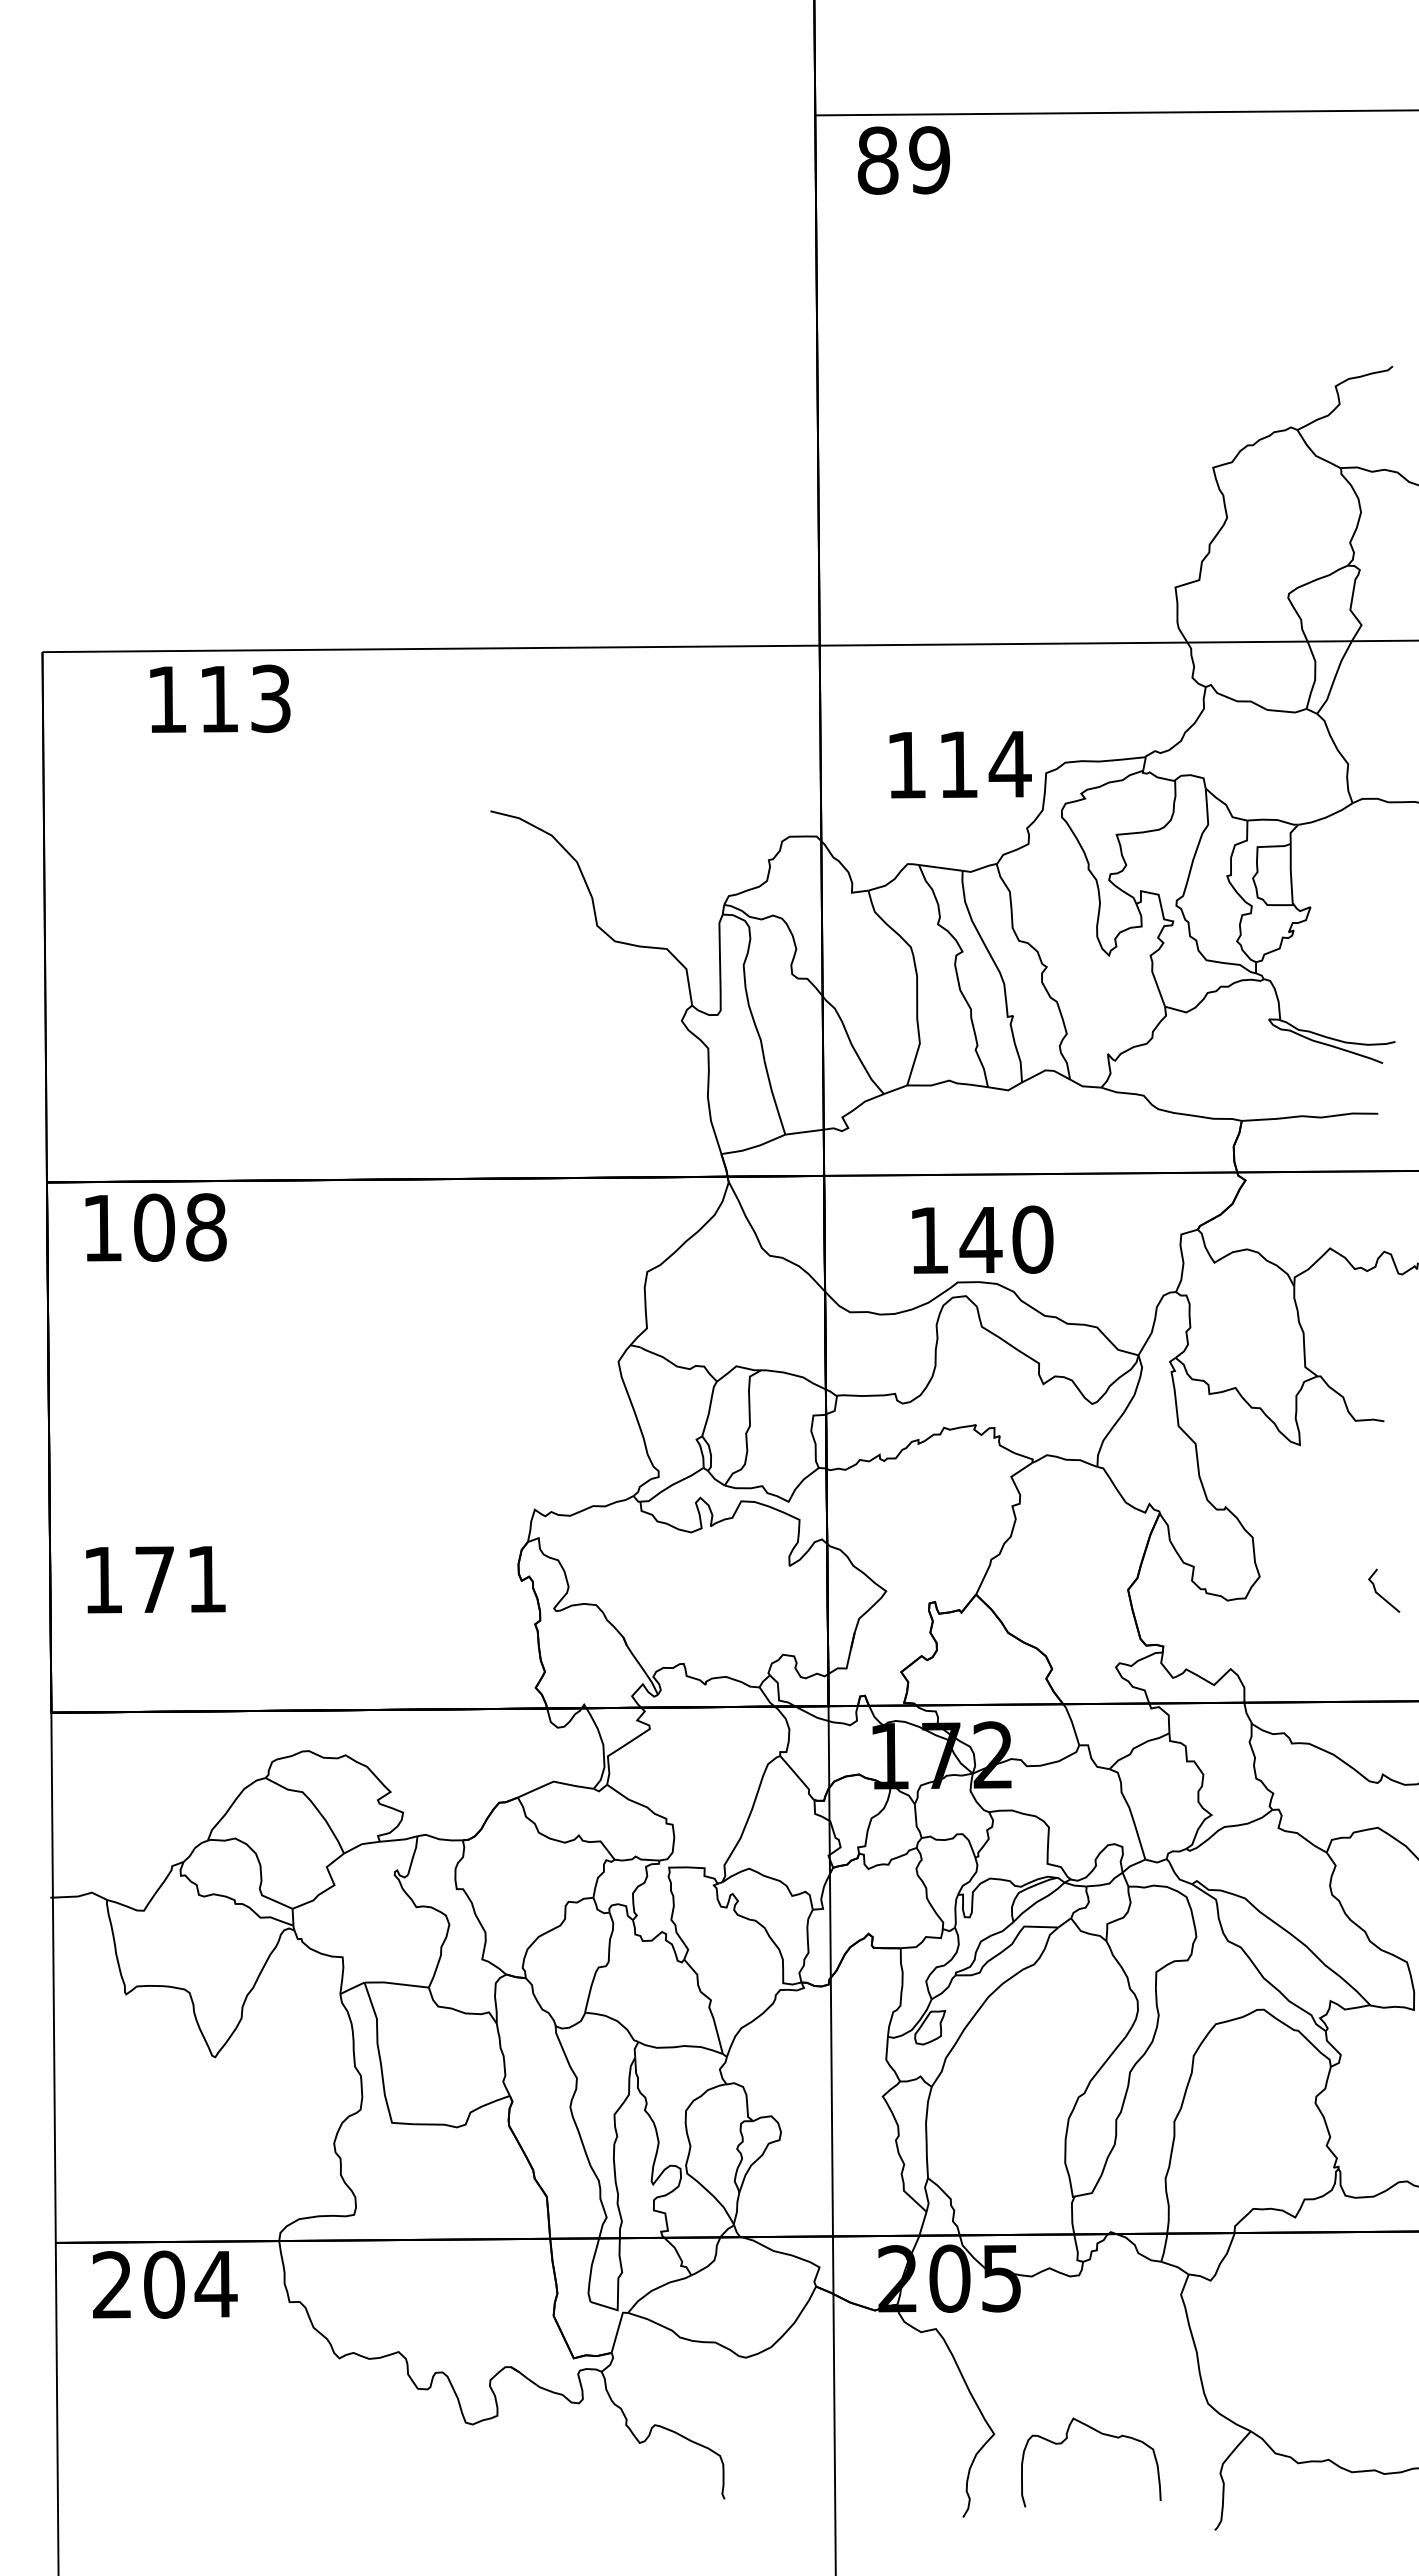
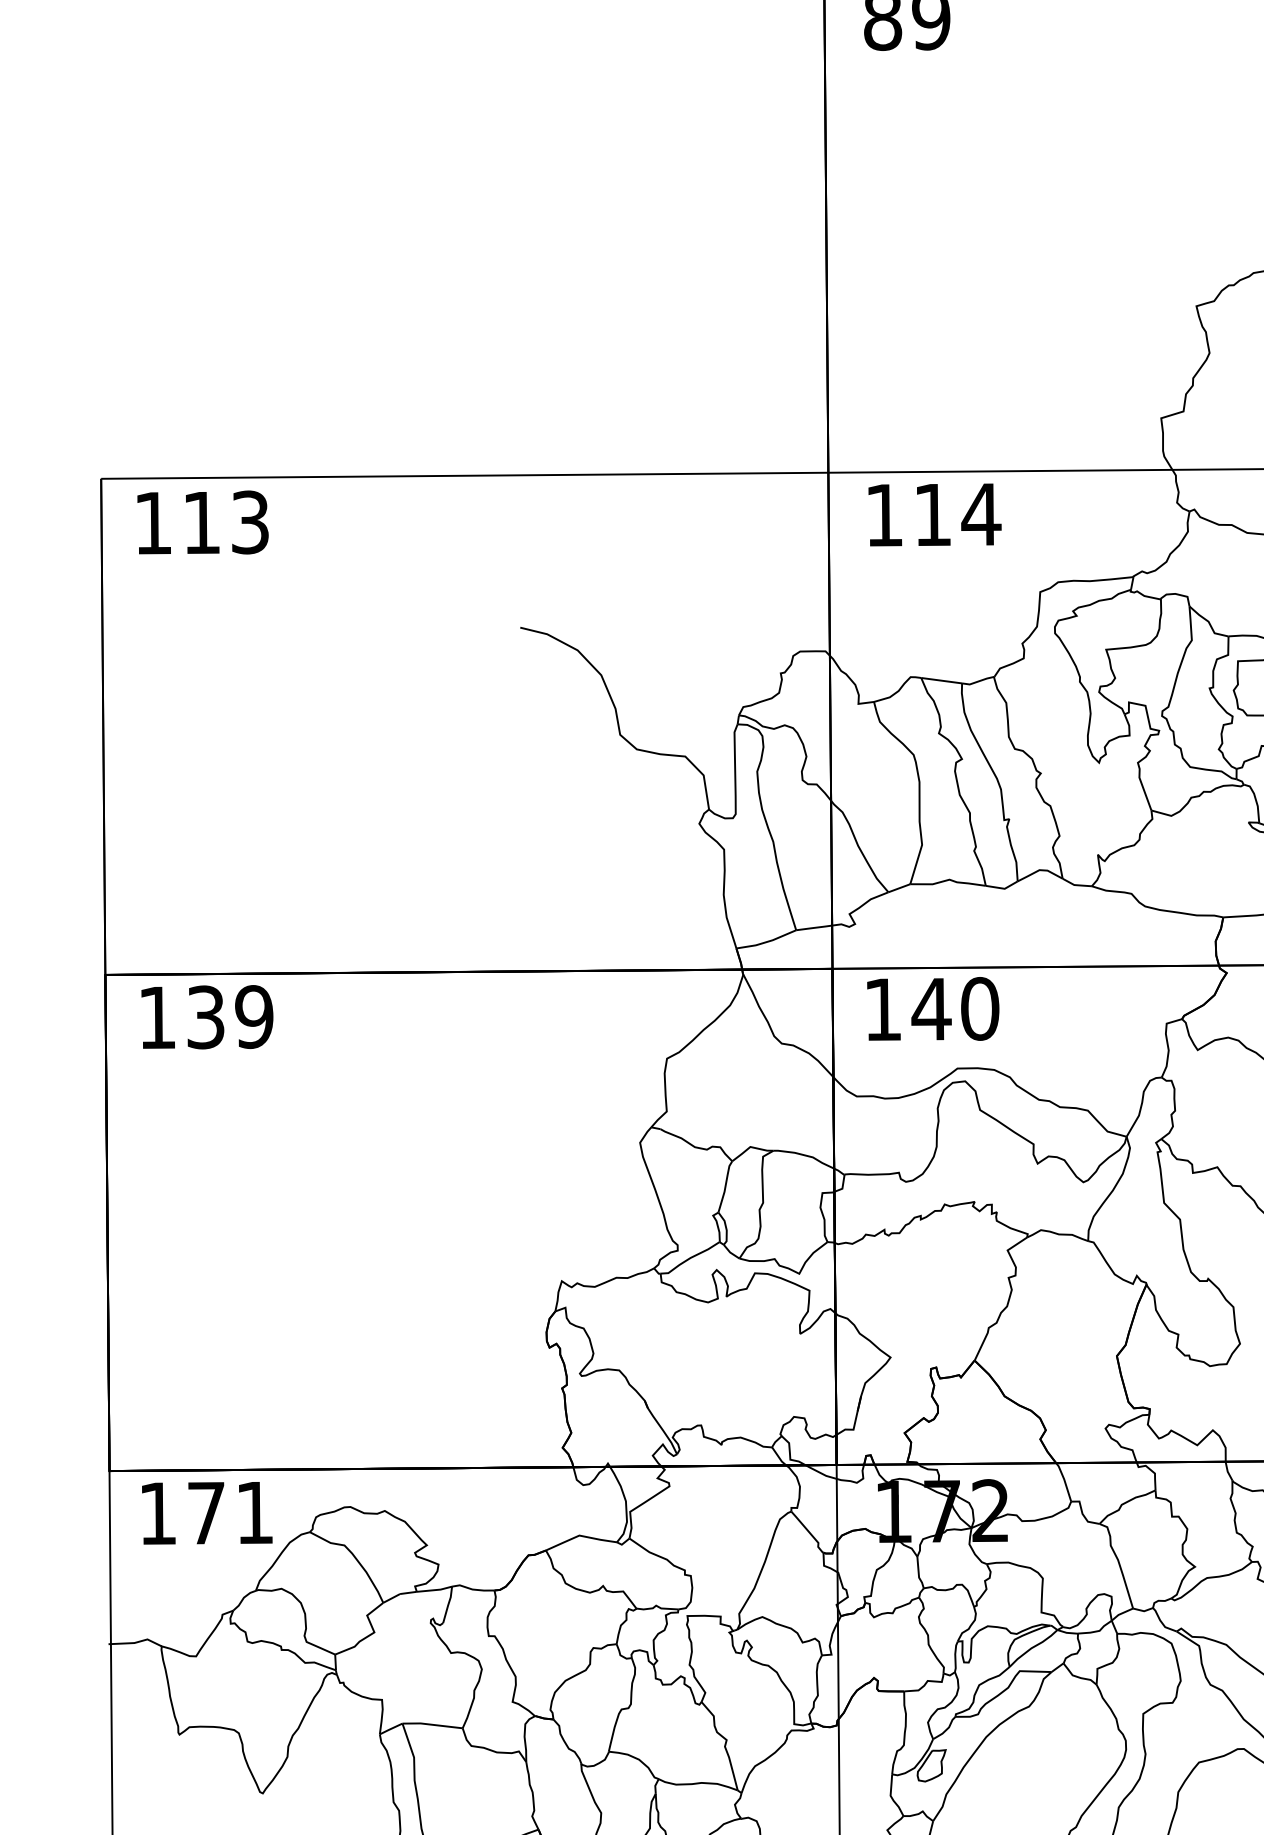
text: (220, 698) -> (203, 522), moved
text: (960, 764) -> (934, 514), moved
text: (180, 1227) -> (230, 1017), 108 -> 139
text: (982, 1239) -> (932, 1008), moved
text: (155, 1579) -> (206, 1512), moved

